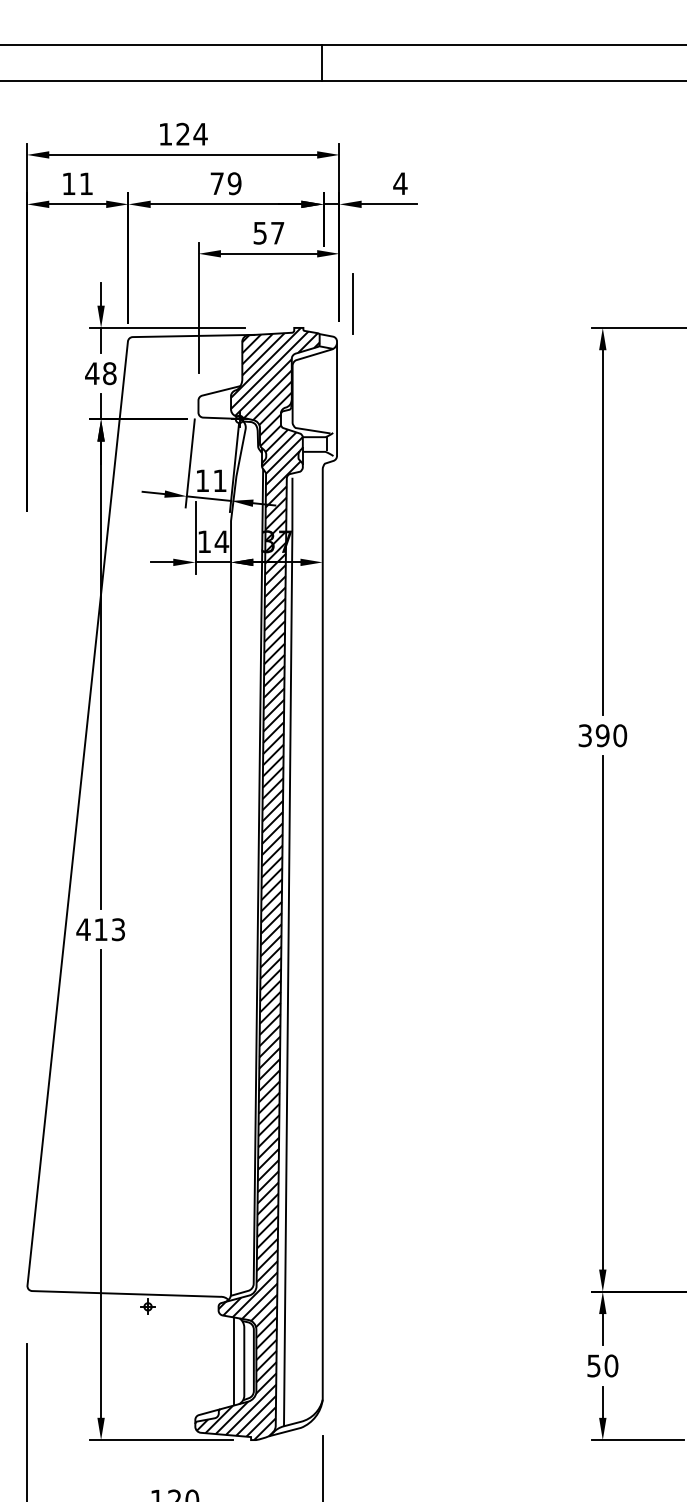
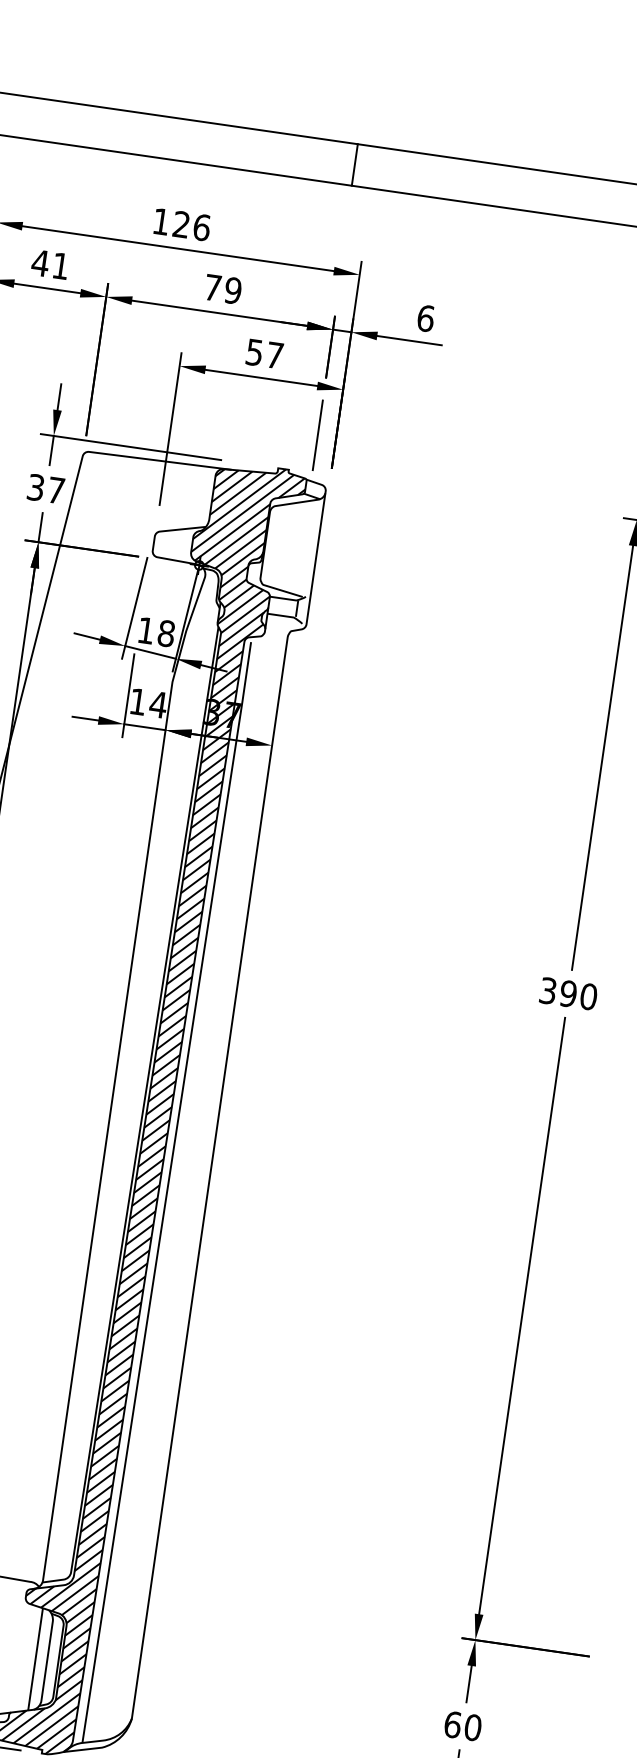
text: (200, 133) -> (201, 226), 124 -> 126
text: (68, 183) -> (40, 262), 11 -> 41
text: (400, 183) -> (425, 318), 4 -> 6
line: (352, 303) -> (317, 434), moved
text: (100, 373) -> (45, 488), 48 -> 37
text: (219, 480) -> (165, 633), 11 -> 18
text: (593, 1365) -> (452, 1724), 50 -> 60

